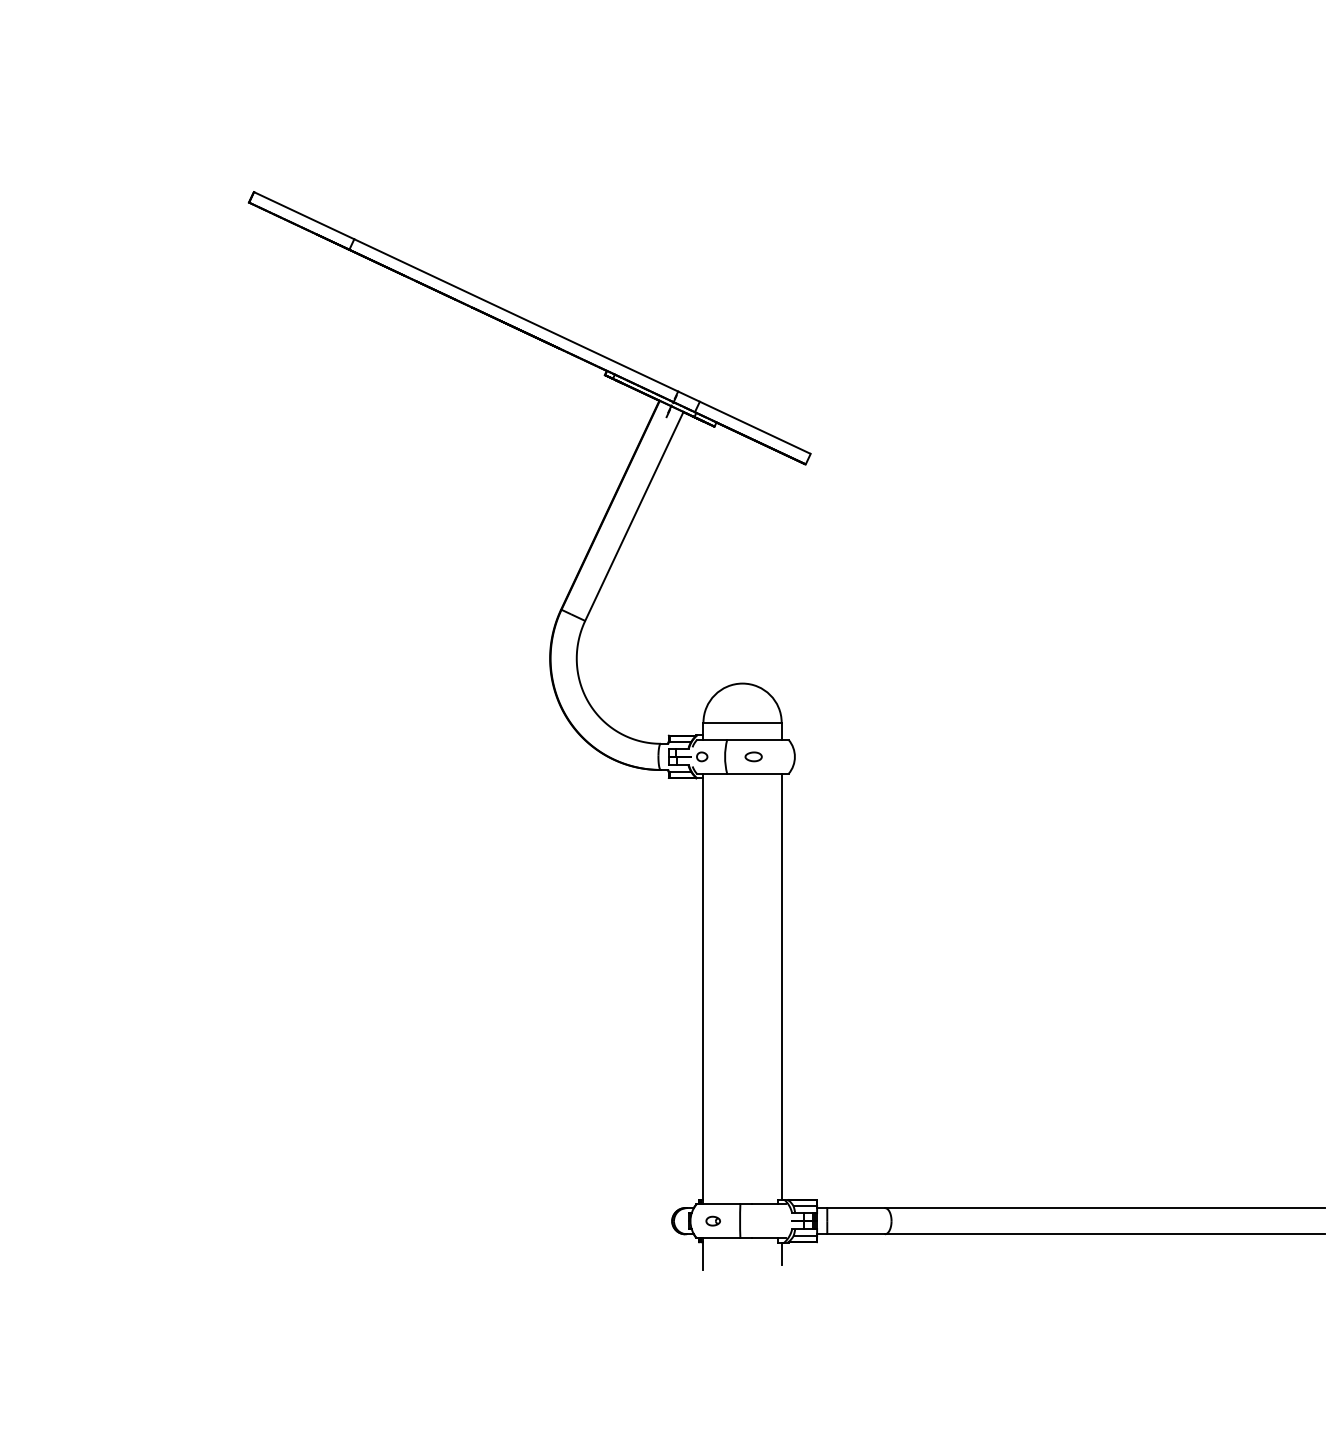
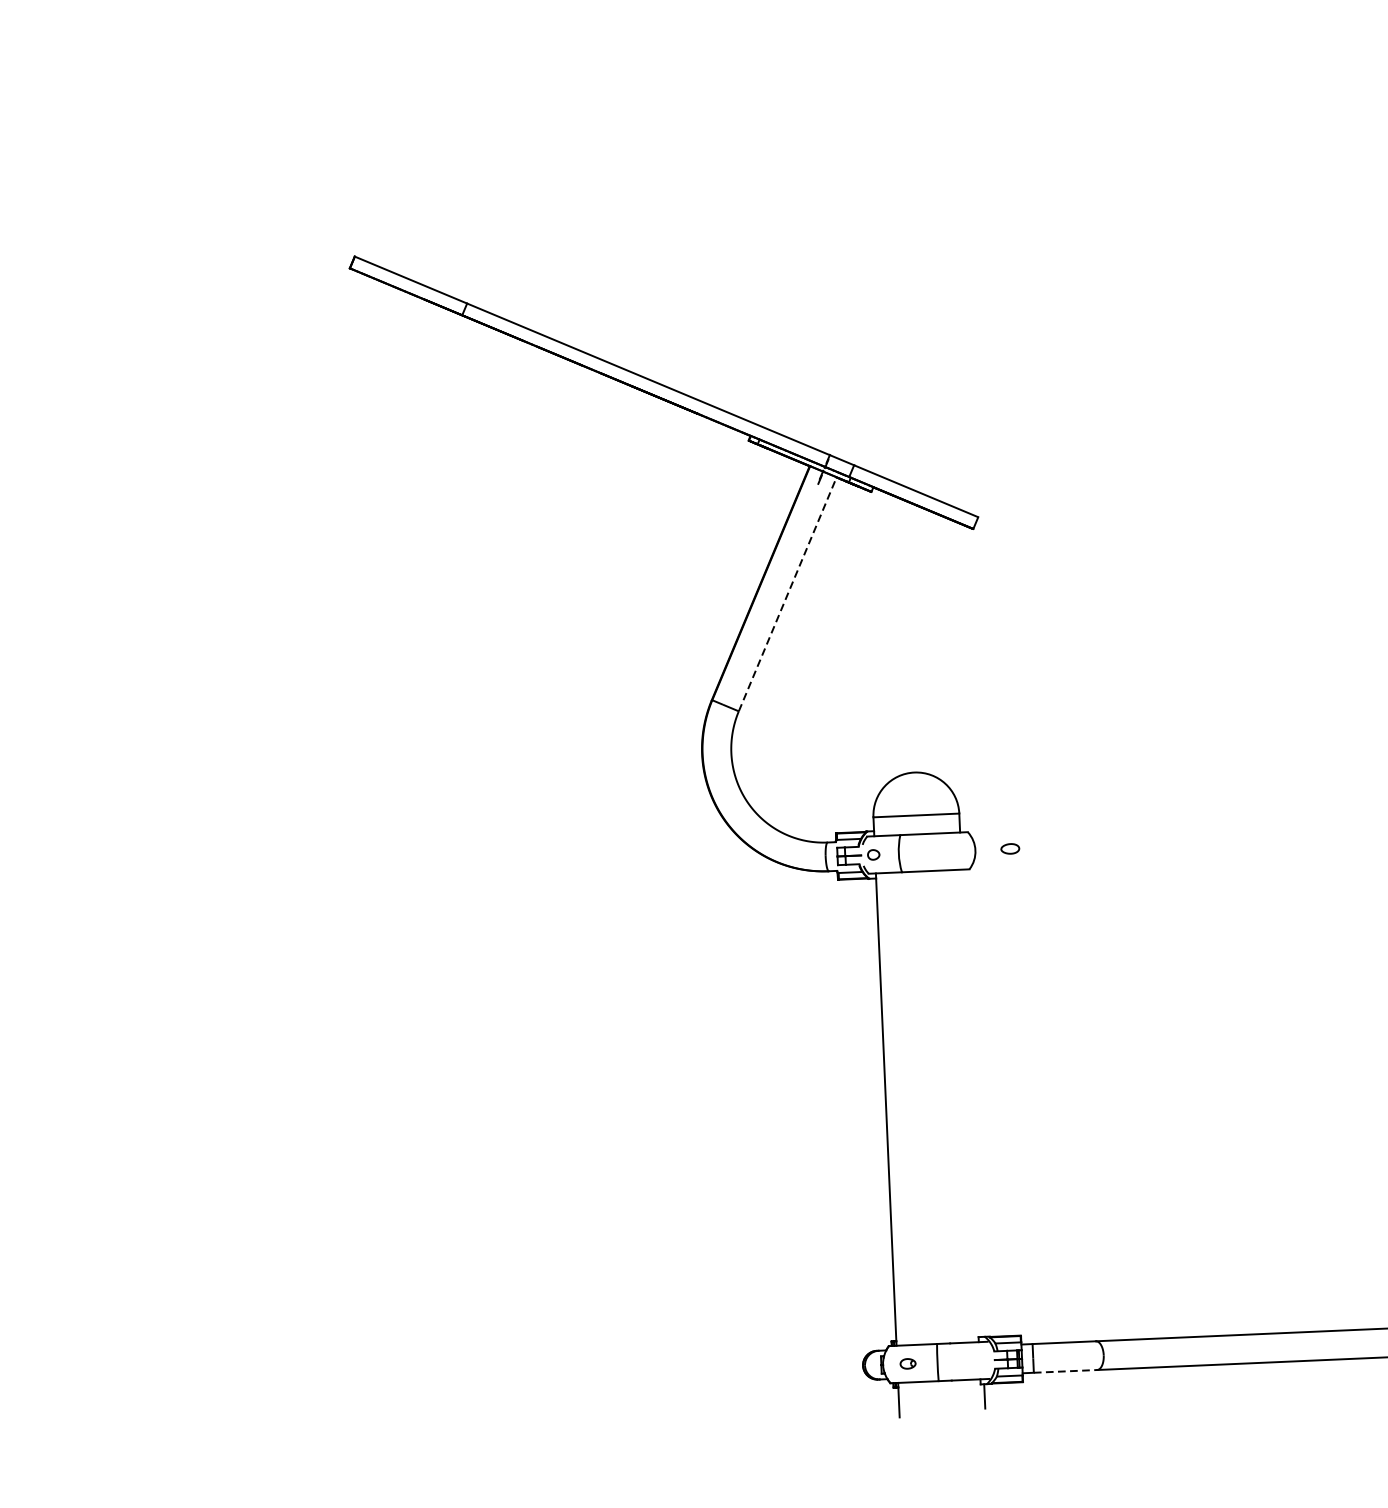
line: (634, 516) -> (787, 594), solid -> dashed
part: (753, 756) -> (1010, 848), moved
line: (781, 986) -> (971, 1103), removed
line: (856, 1234) -> (1065, 1371), solid -> dashed

